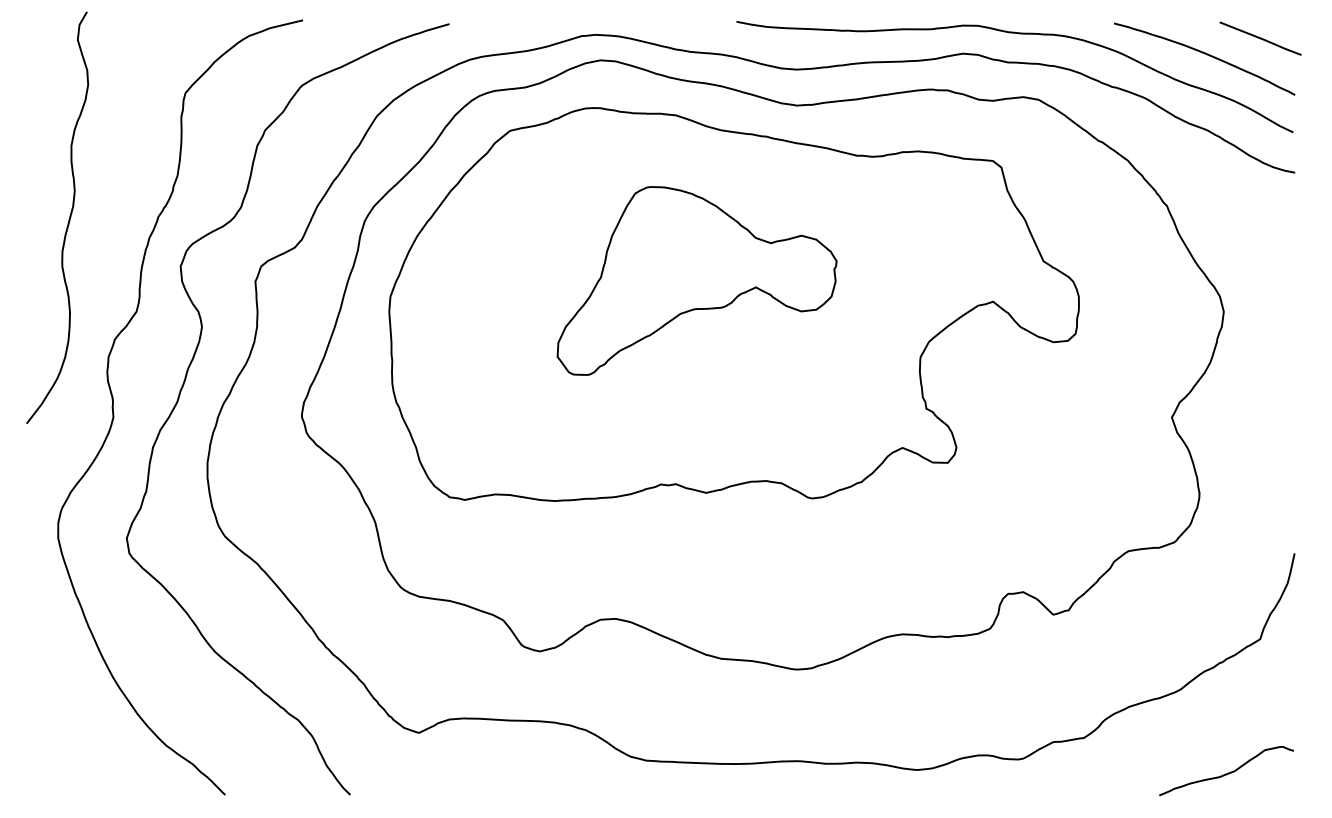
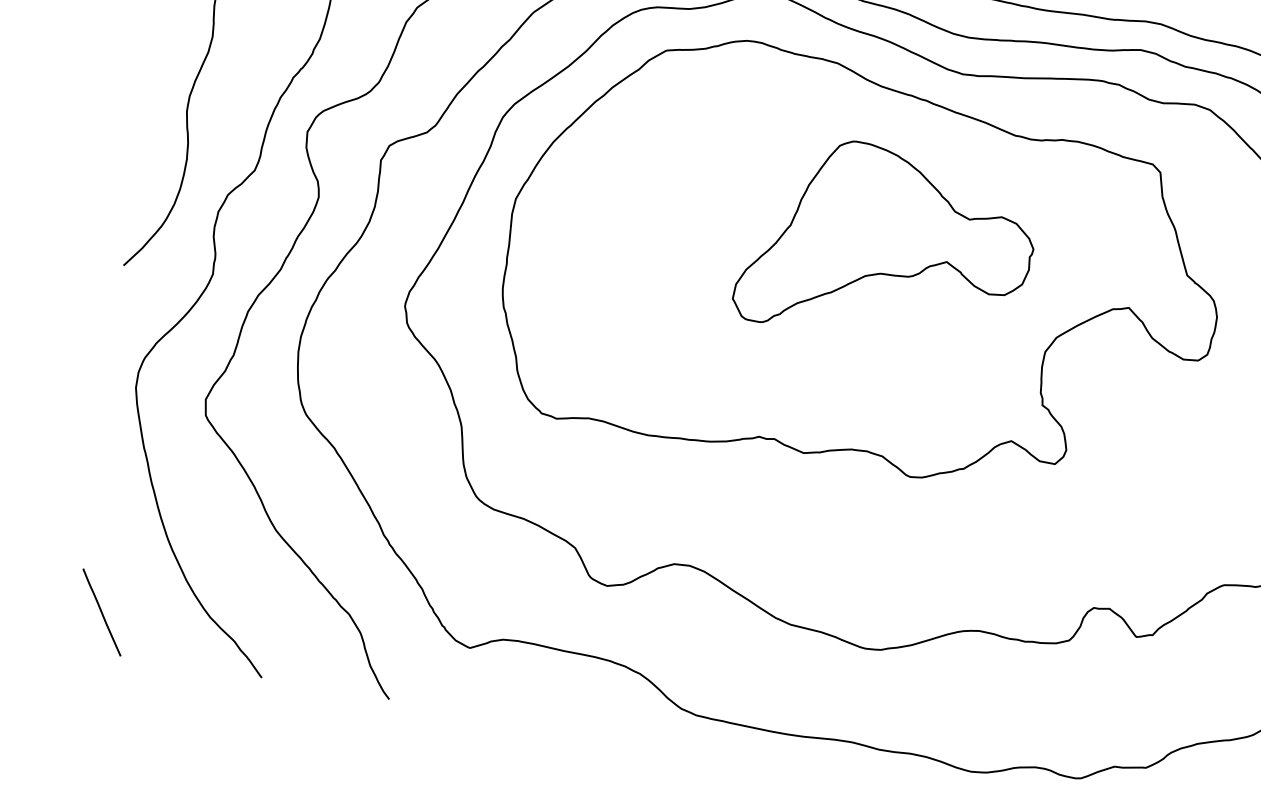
part: (696, 280) -> (887, 244), moved
line: (61, 758) -> (101, 612), added

